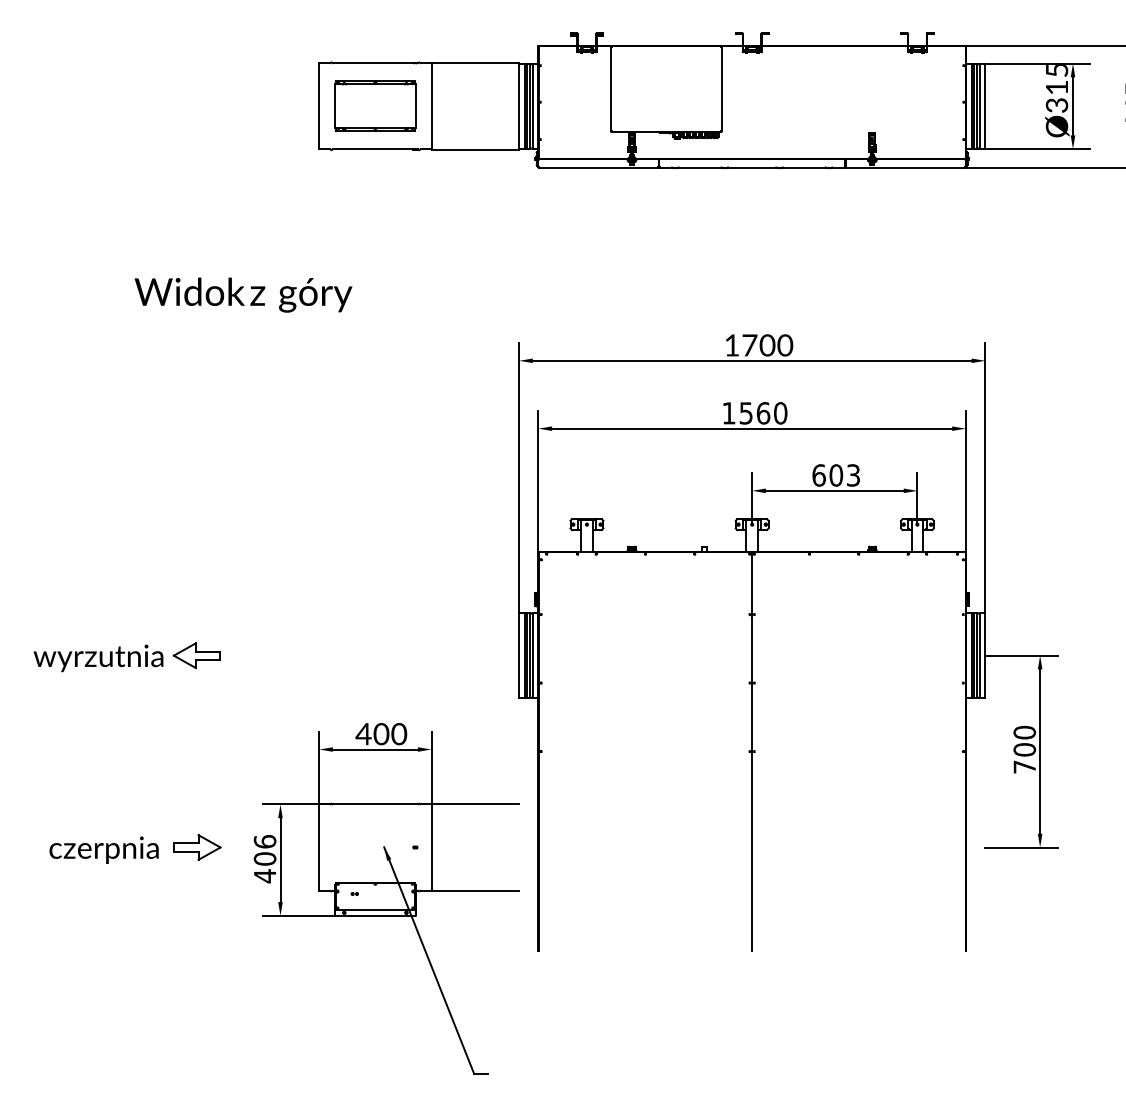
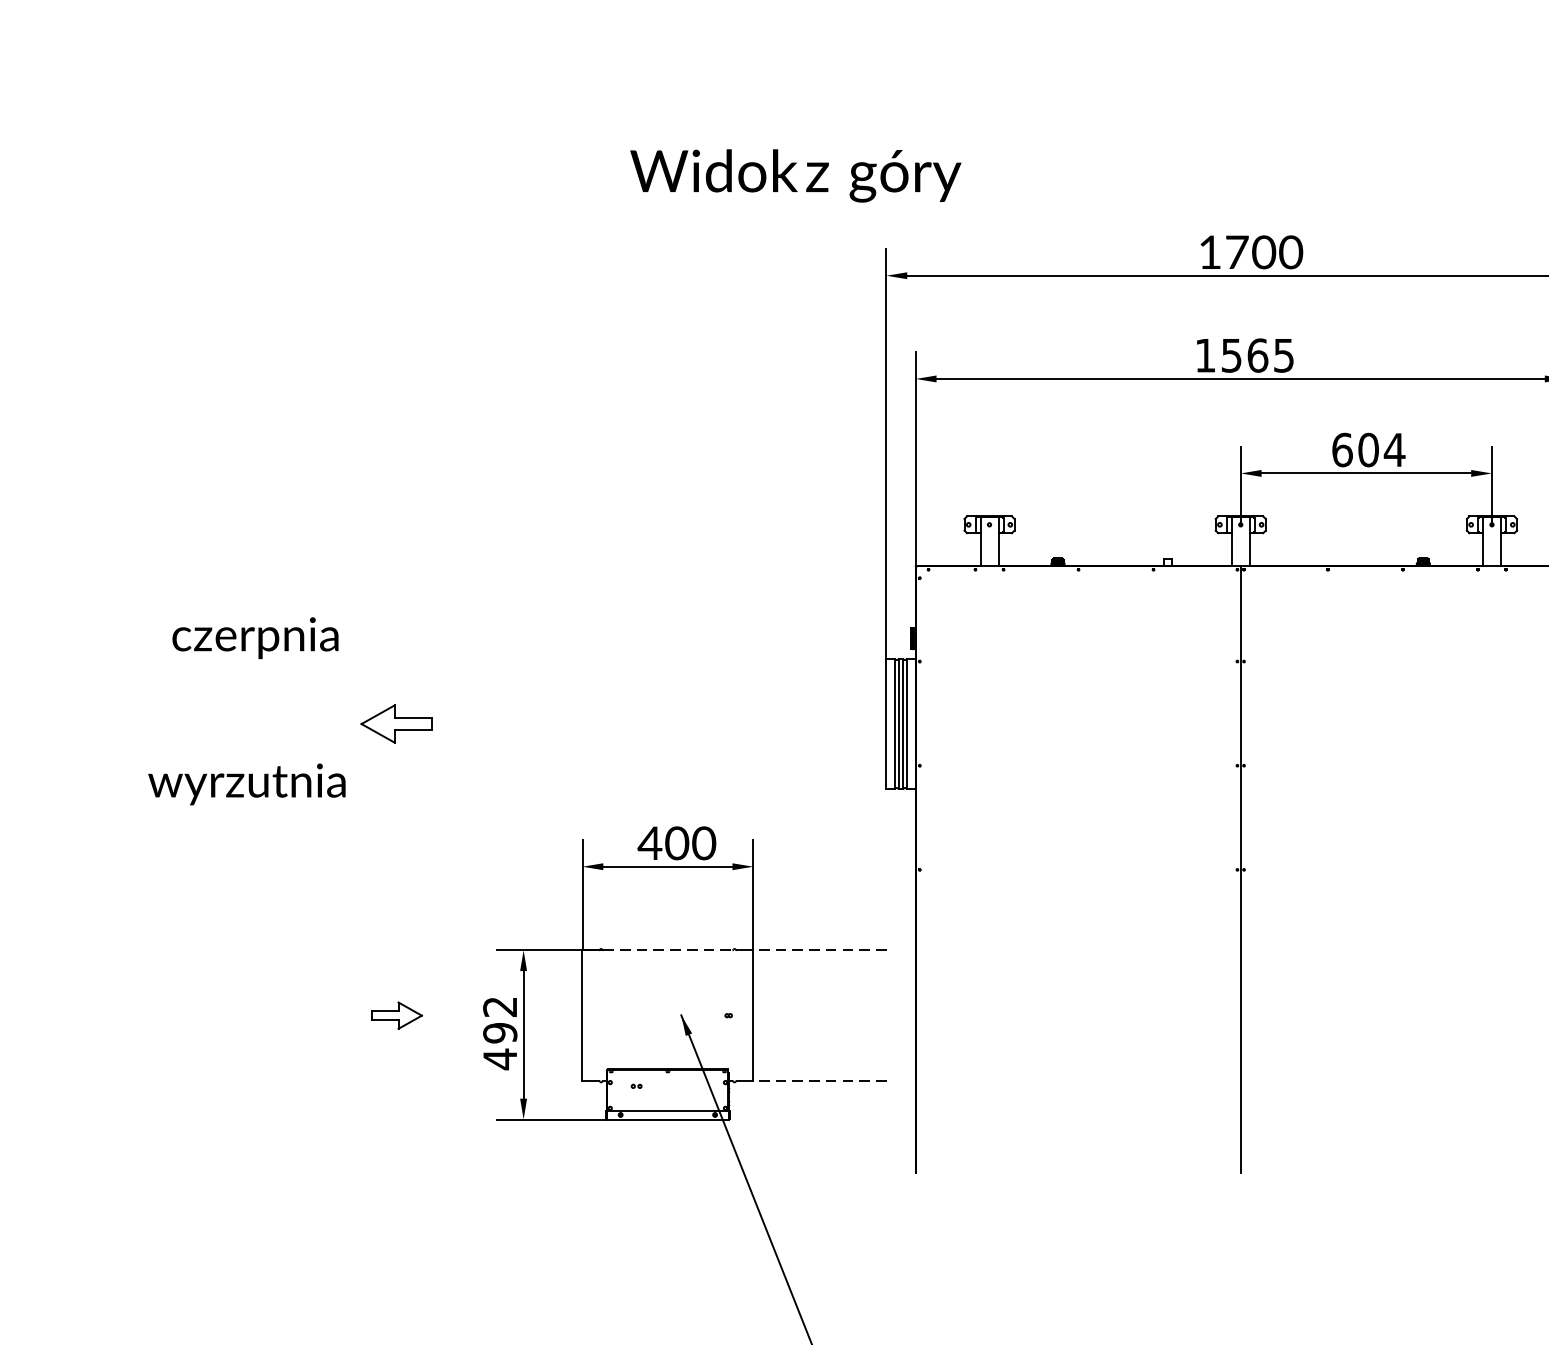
text: (243, 294) -> (795, 174), moved
text: (780, 413) -> (1283, 355), 1560 -> 1565
text: (853, 475) -> (1394, 450), 603 -> 604
text: (98, 658) -> (246, 784), moved
line: (375, 804) -> (668, 950), solid -> dashed
line: (475, 804) -> (820, 950), solid -> dashed
part: (197, 847) -> (397, 1015), size x0.7
text: (103, 849) -> (254, 637), moved
text: (264, 849) -> (499, 1018), 406 -> 492
line: (475, 890) -> (820, 1081), solid -> dashed

